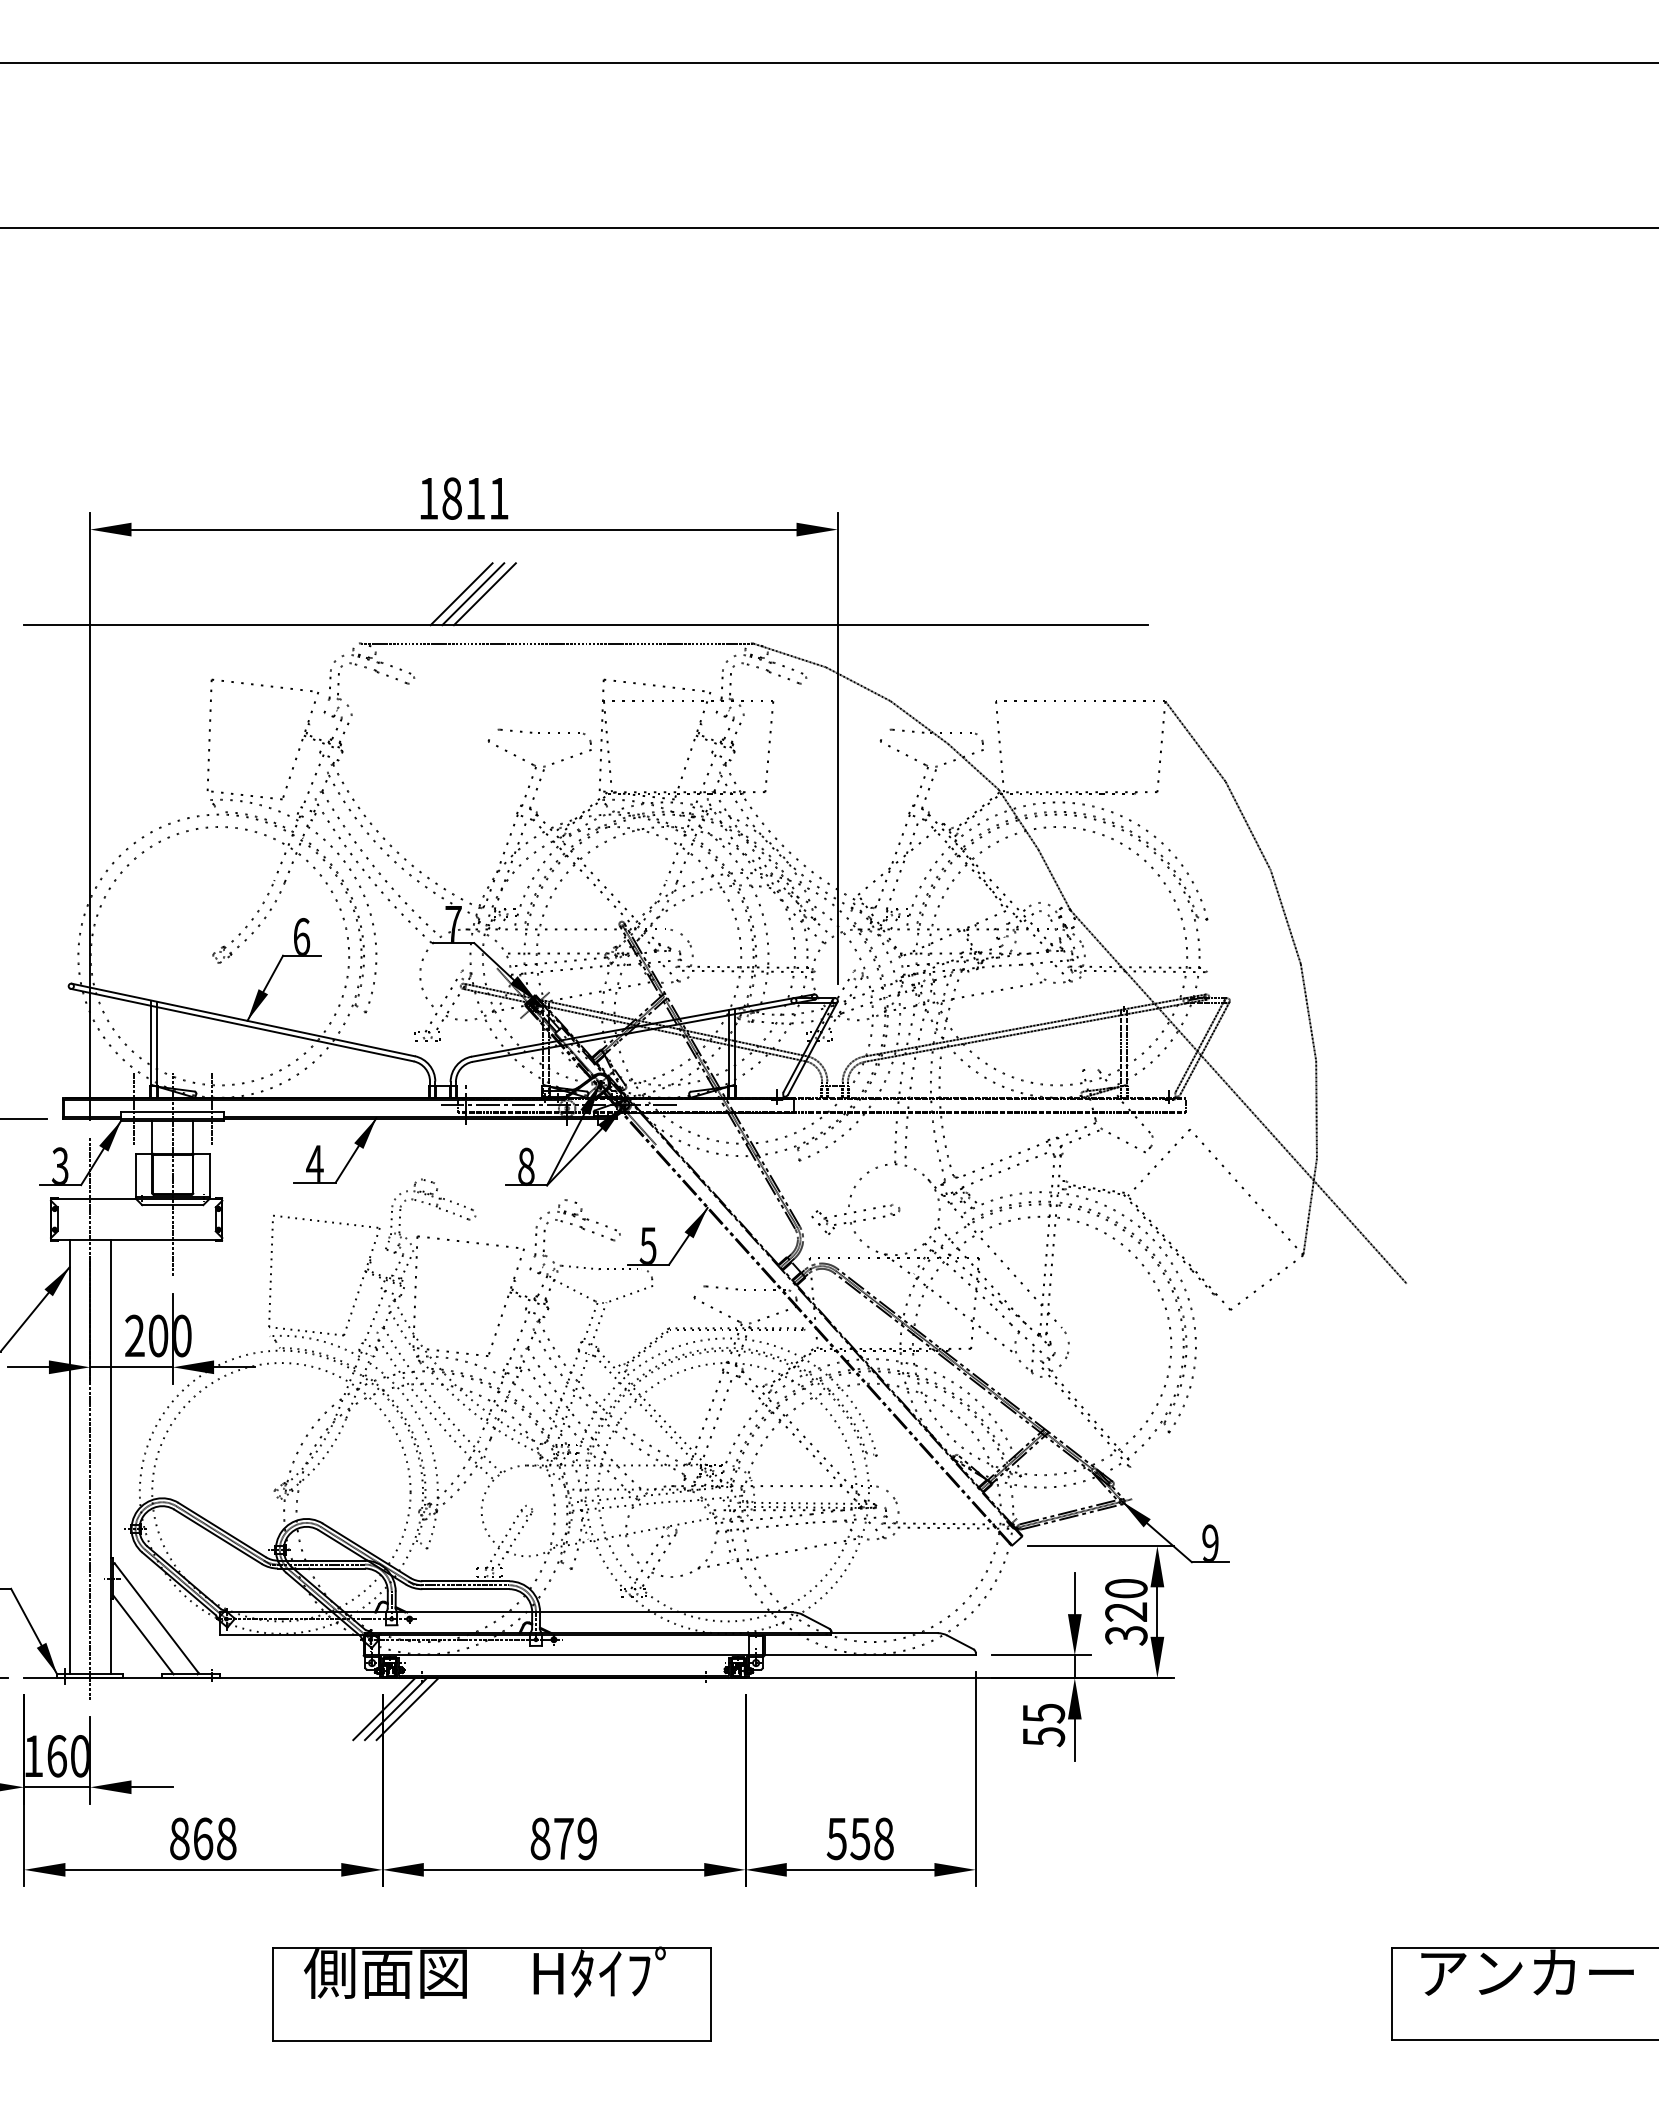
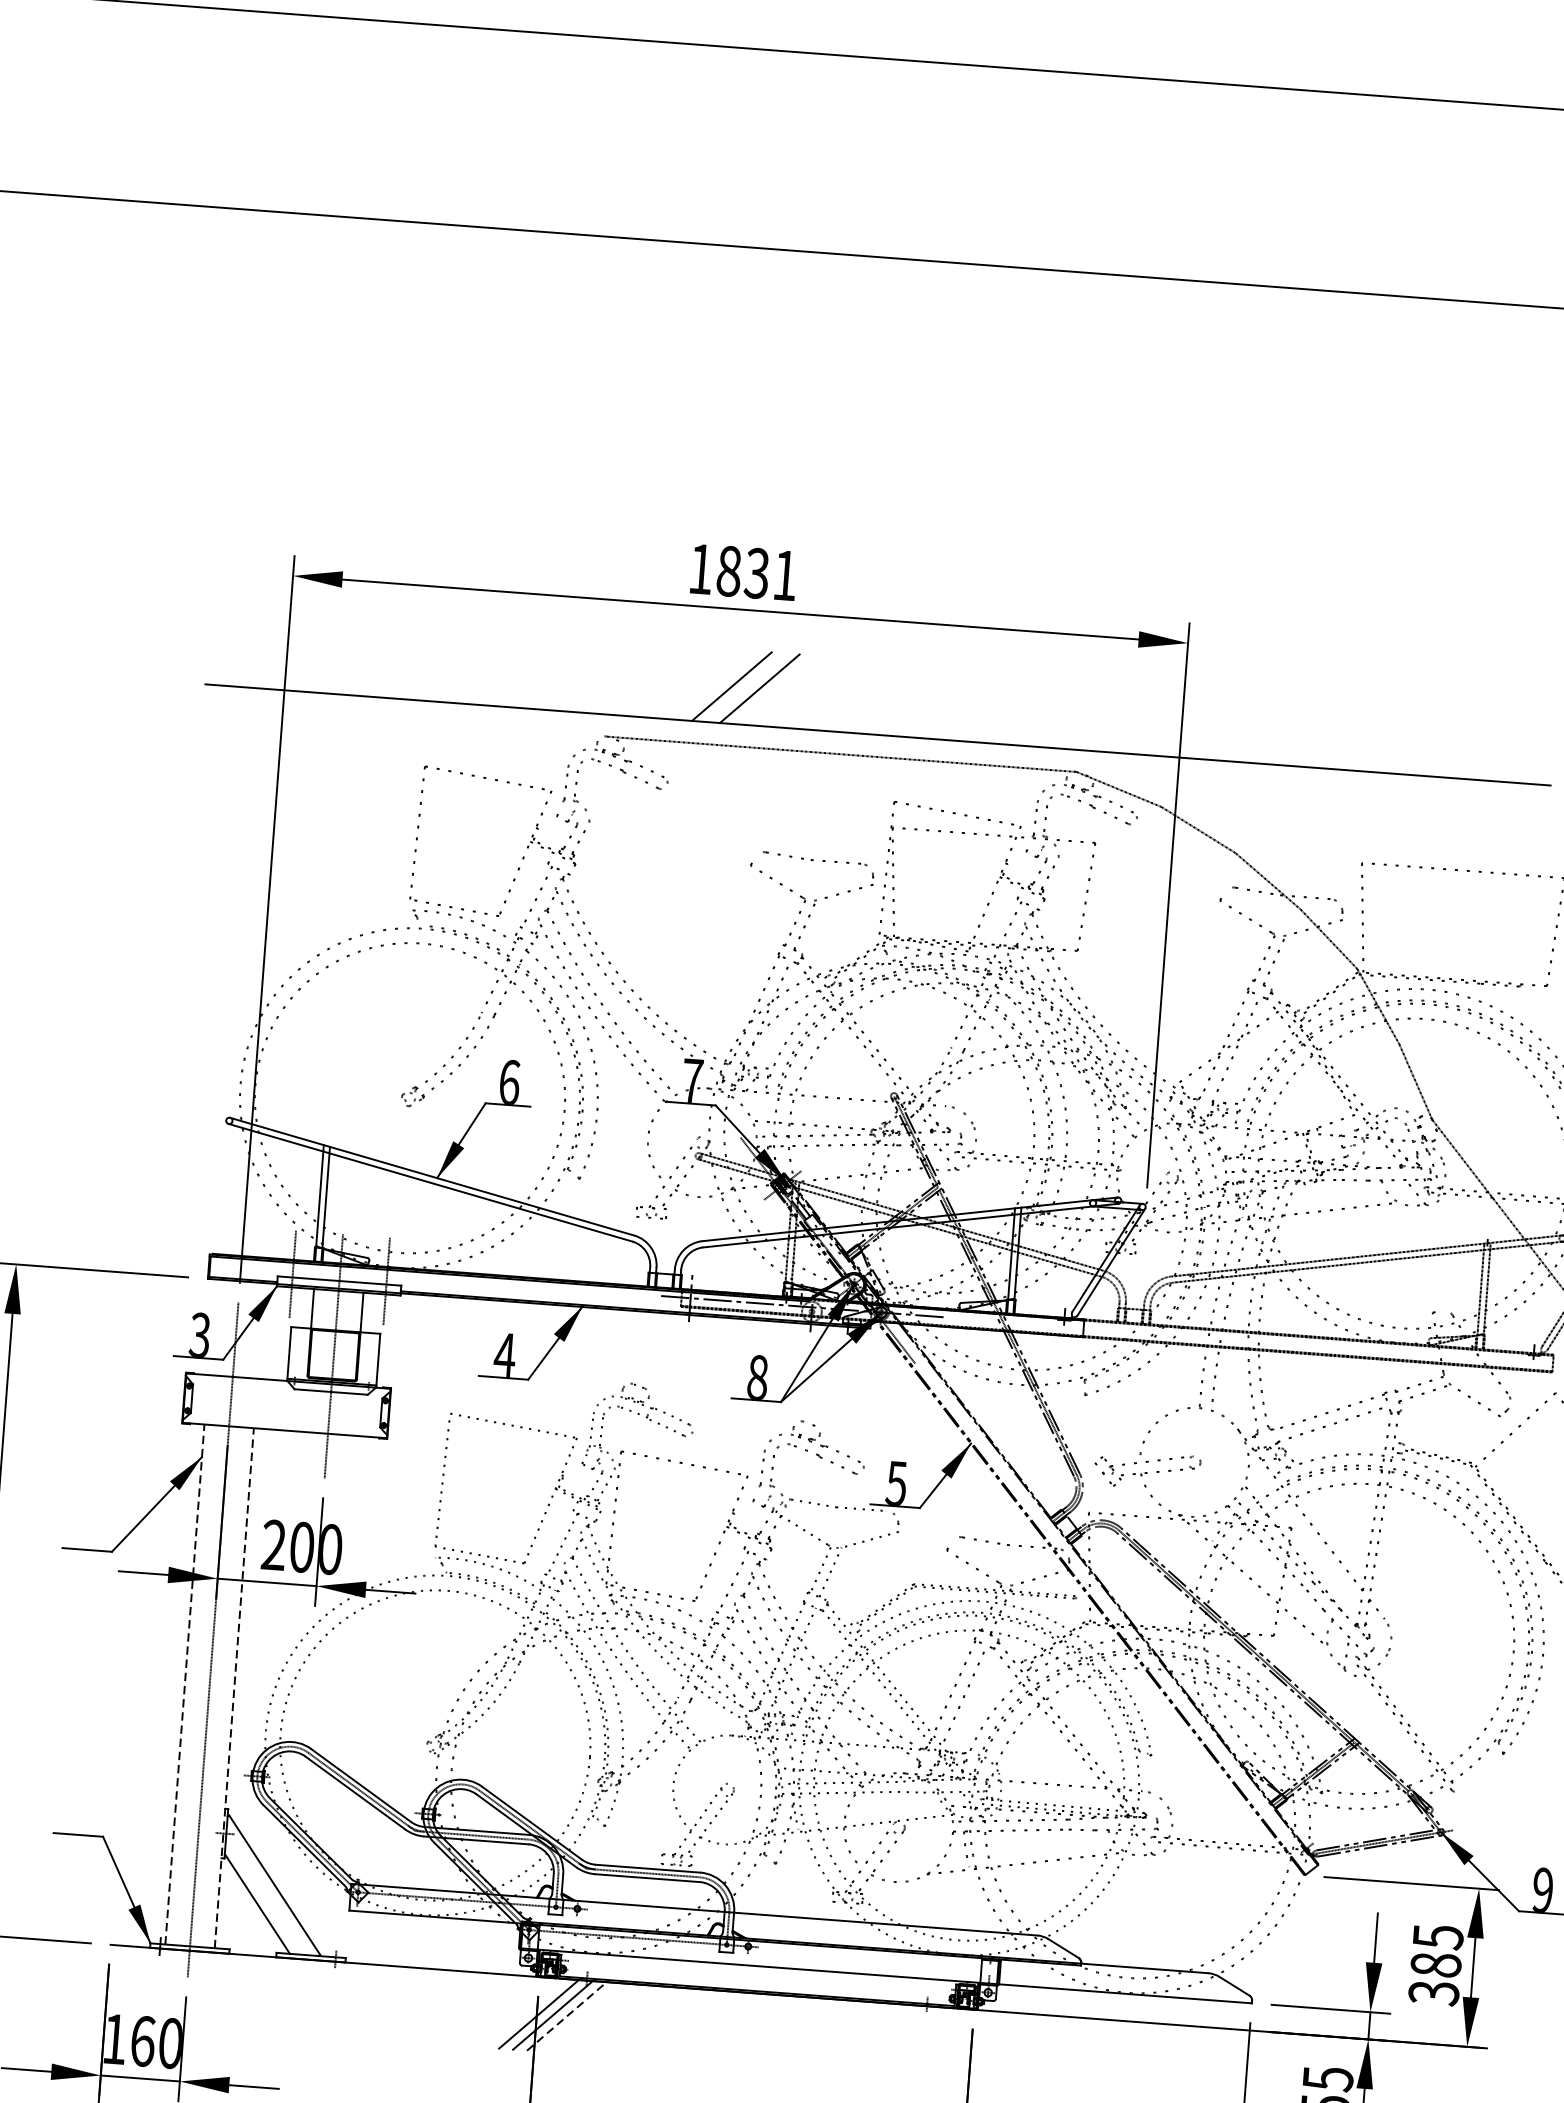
text: (475, 498) -> (757, 573), 1811 -> 1831
line: (473, 594) -> (746, 688), removed
line: (69, 1456) -> (184, 1683), solid -> dashed
line: (110, 1456) -> (233, 1687), solid -> dashed
text: (1126, 1600) -> (1437, 1951), 320 -> 385
line: (407, 1709) -> (566, 2016), solid -> dashed

